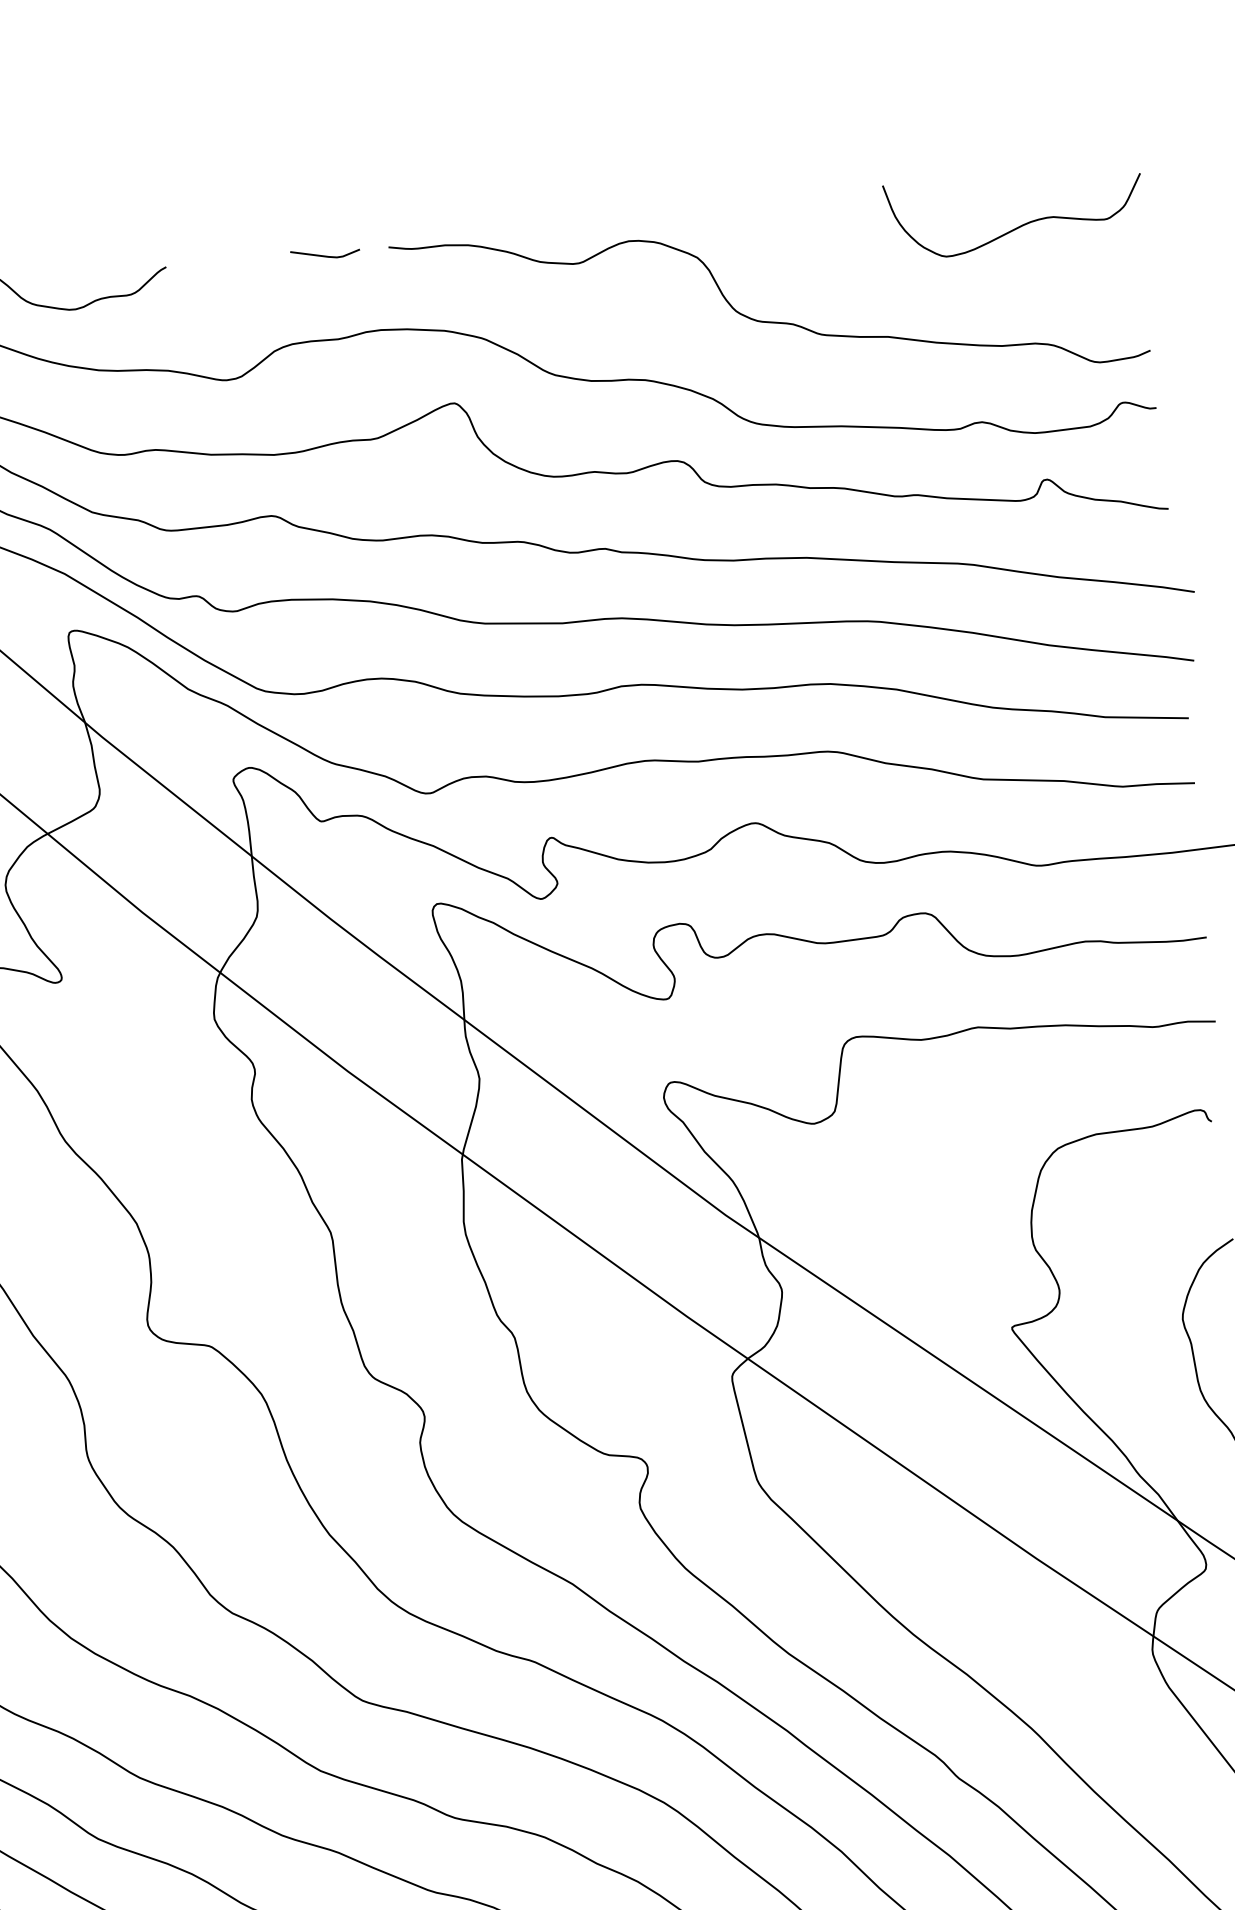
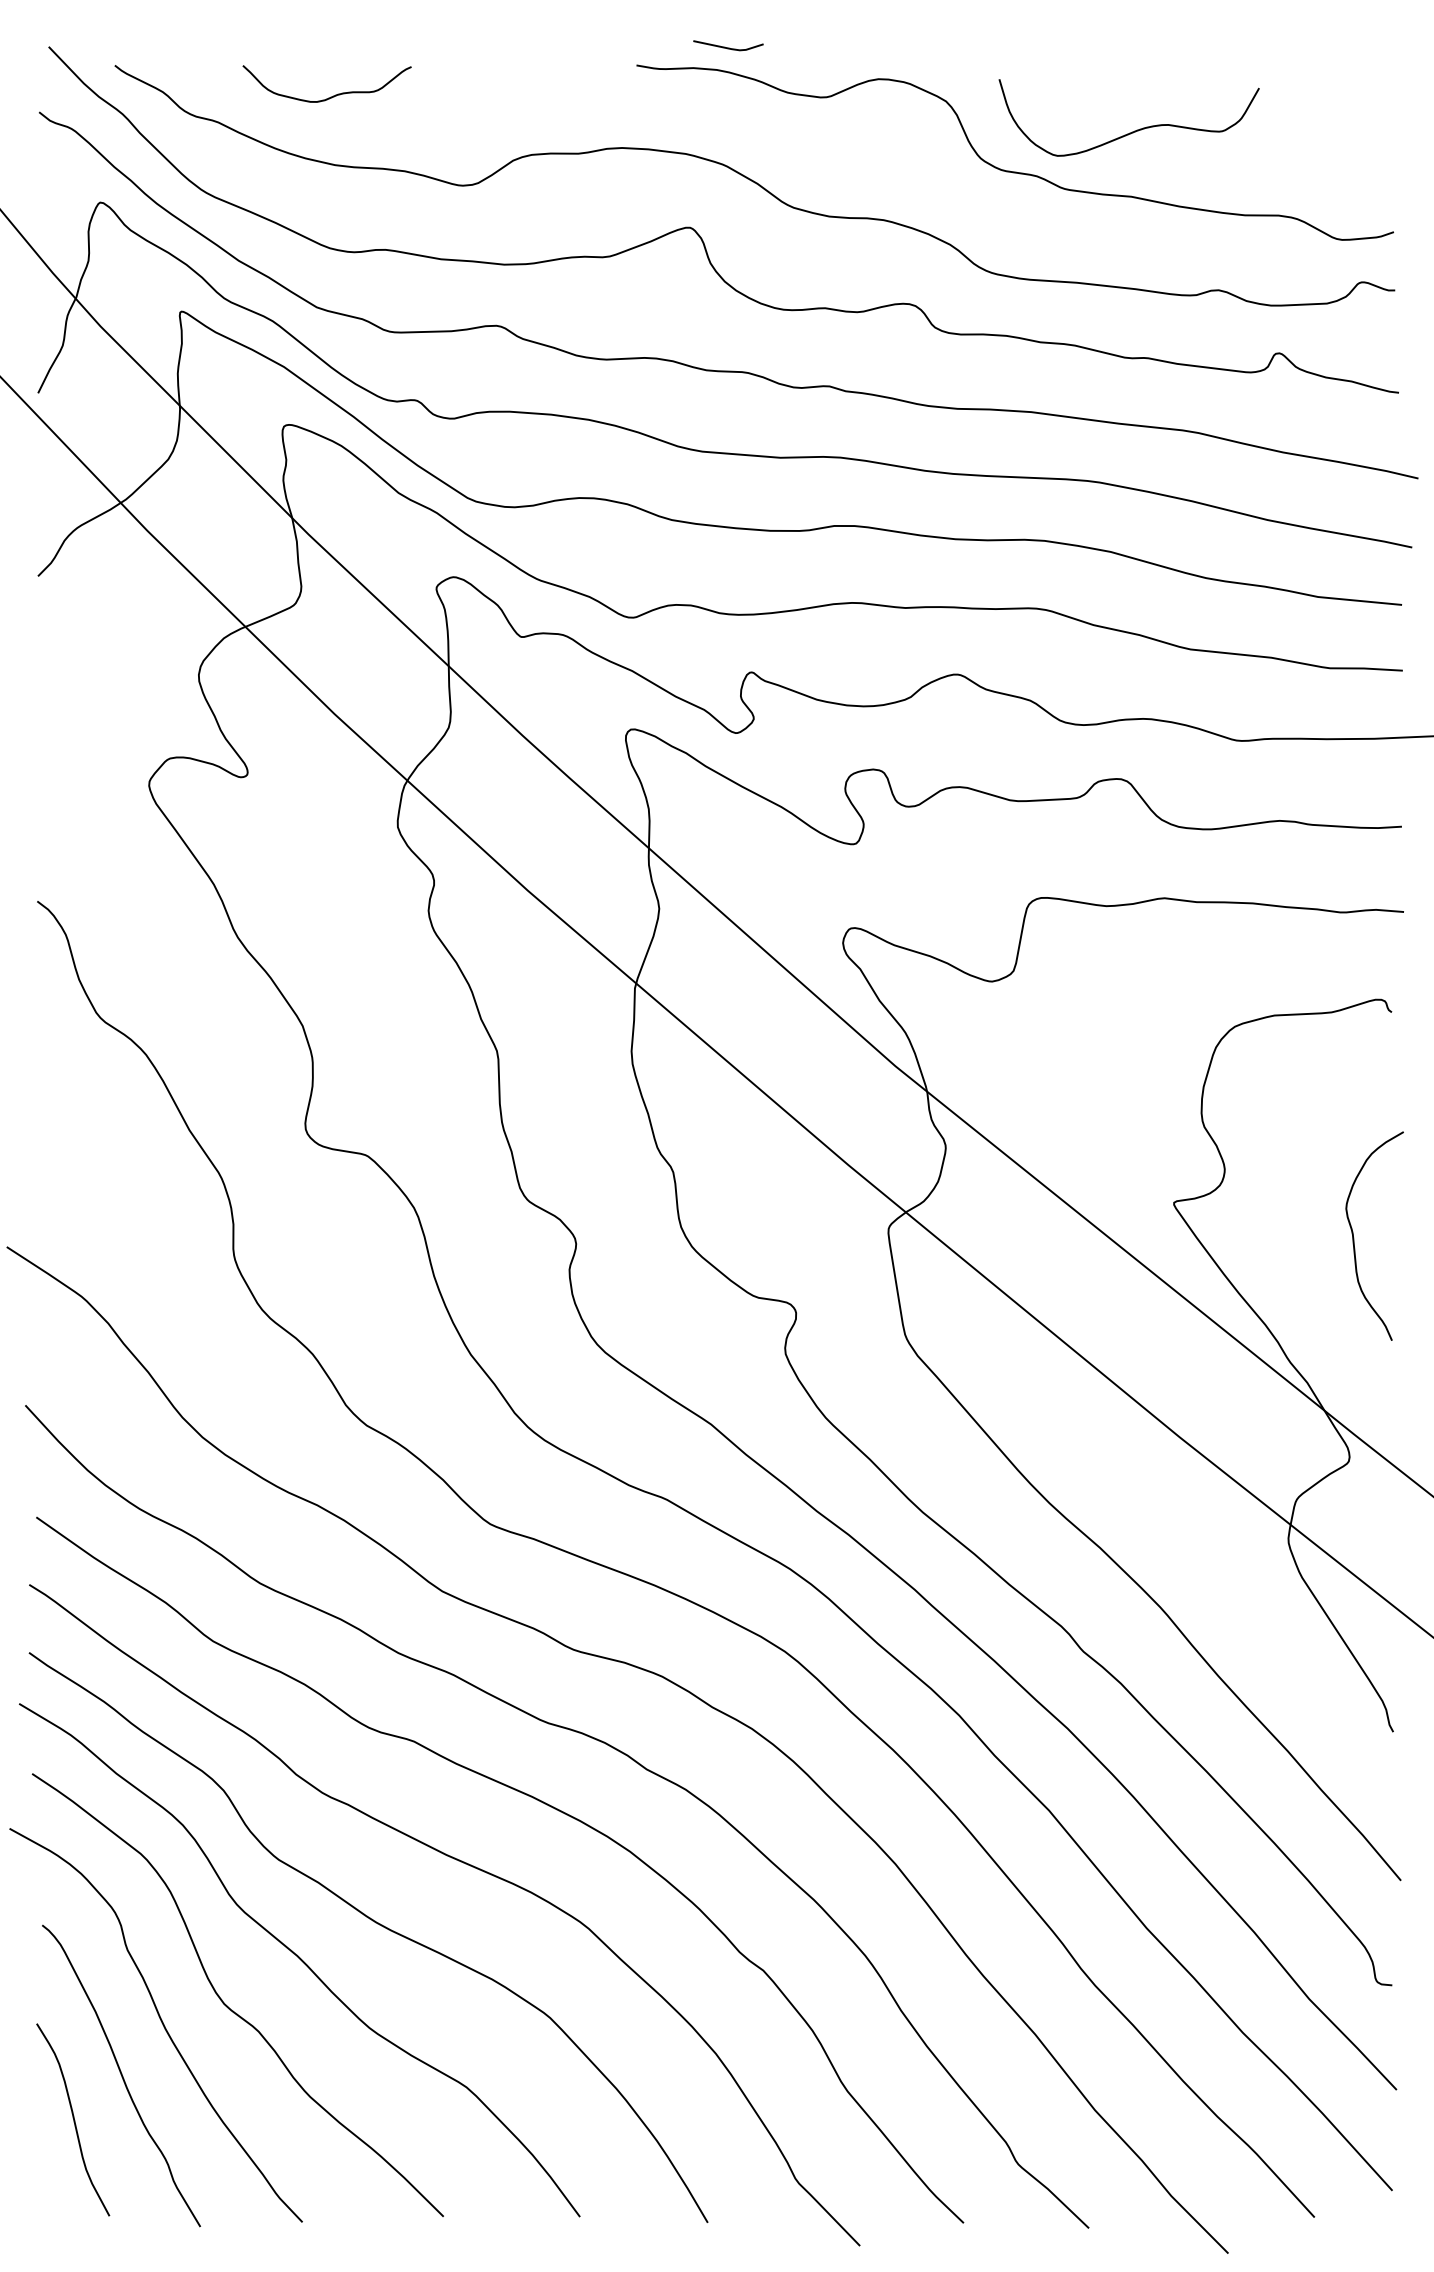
curve: (1020, 225) -> (1134, 130), moved
line: (325, 255) -> (728, 47), moved

